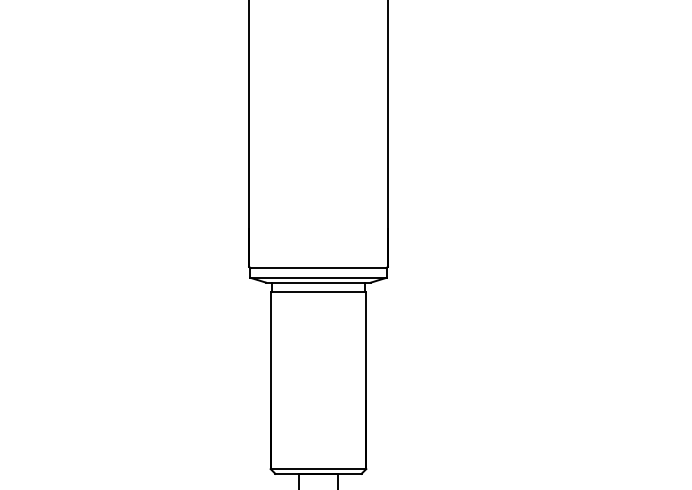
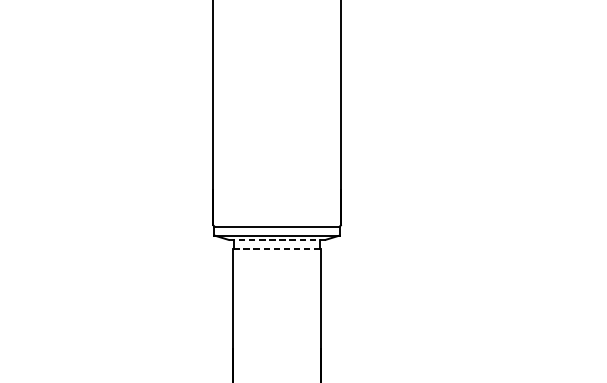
line: (318, 282) -> (277, 239), solid -> dashed
line: (318, 292) -> (277, 249), solid -> dashed

